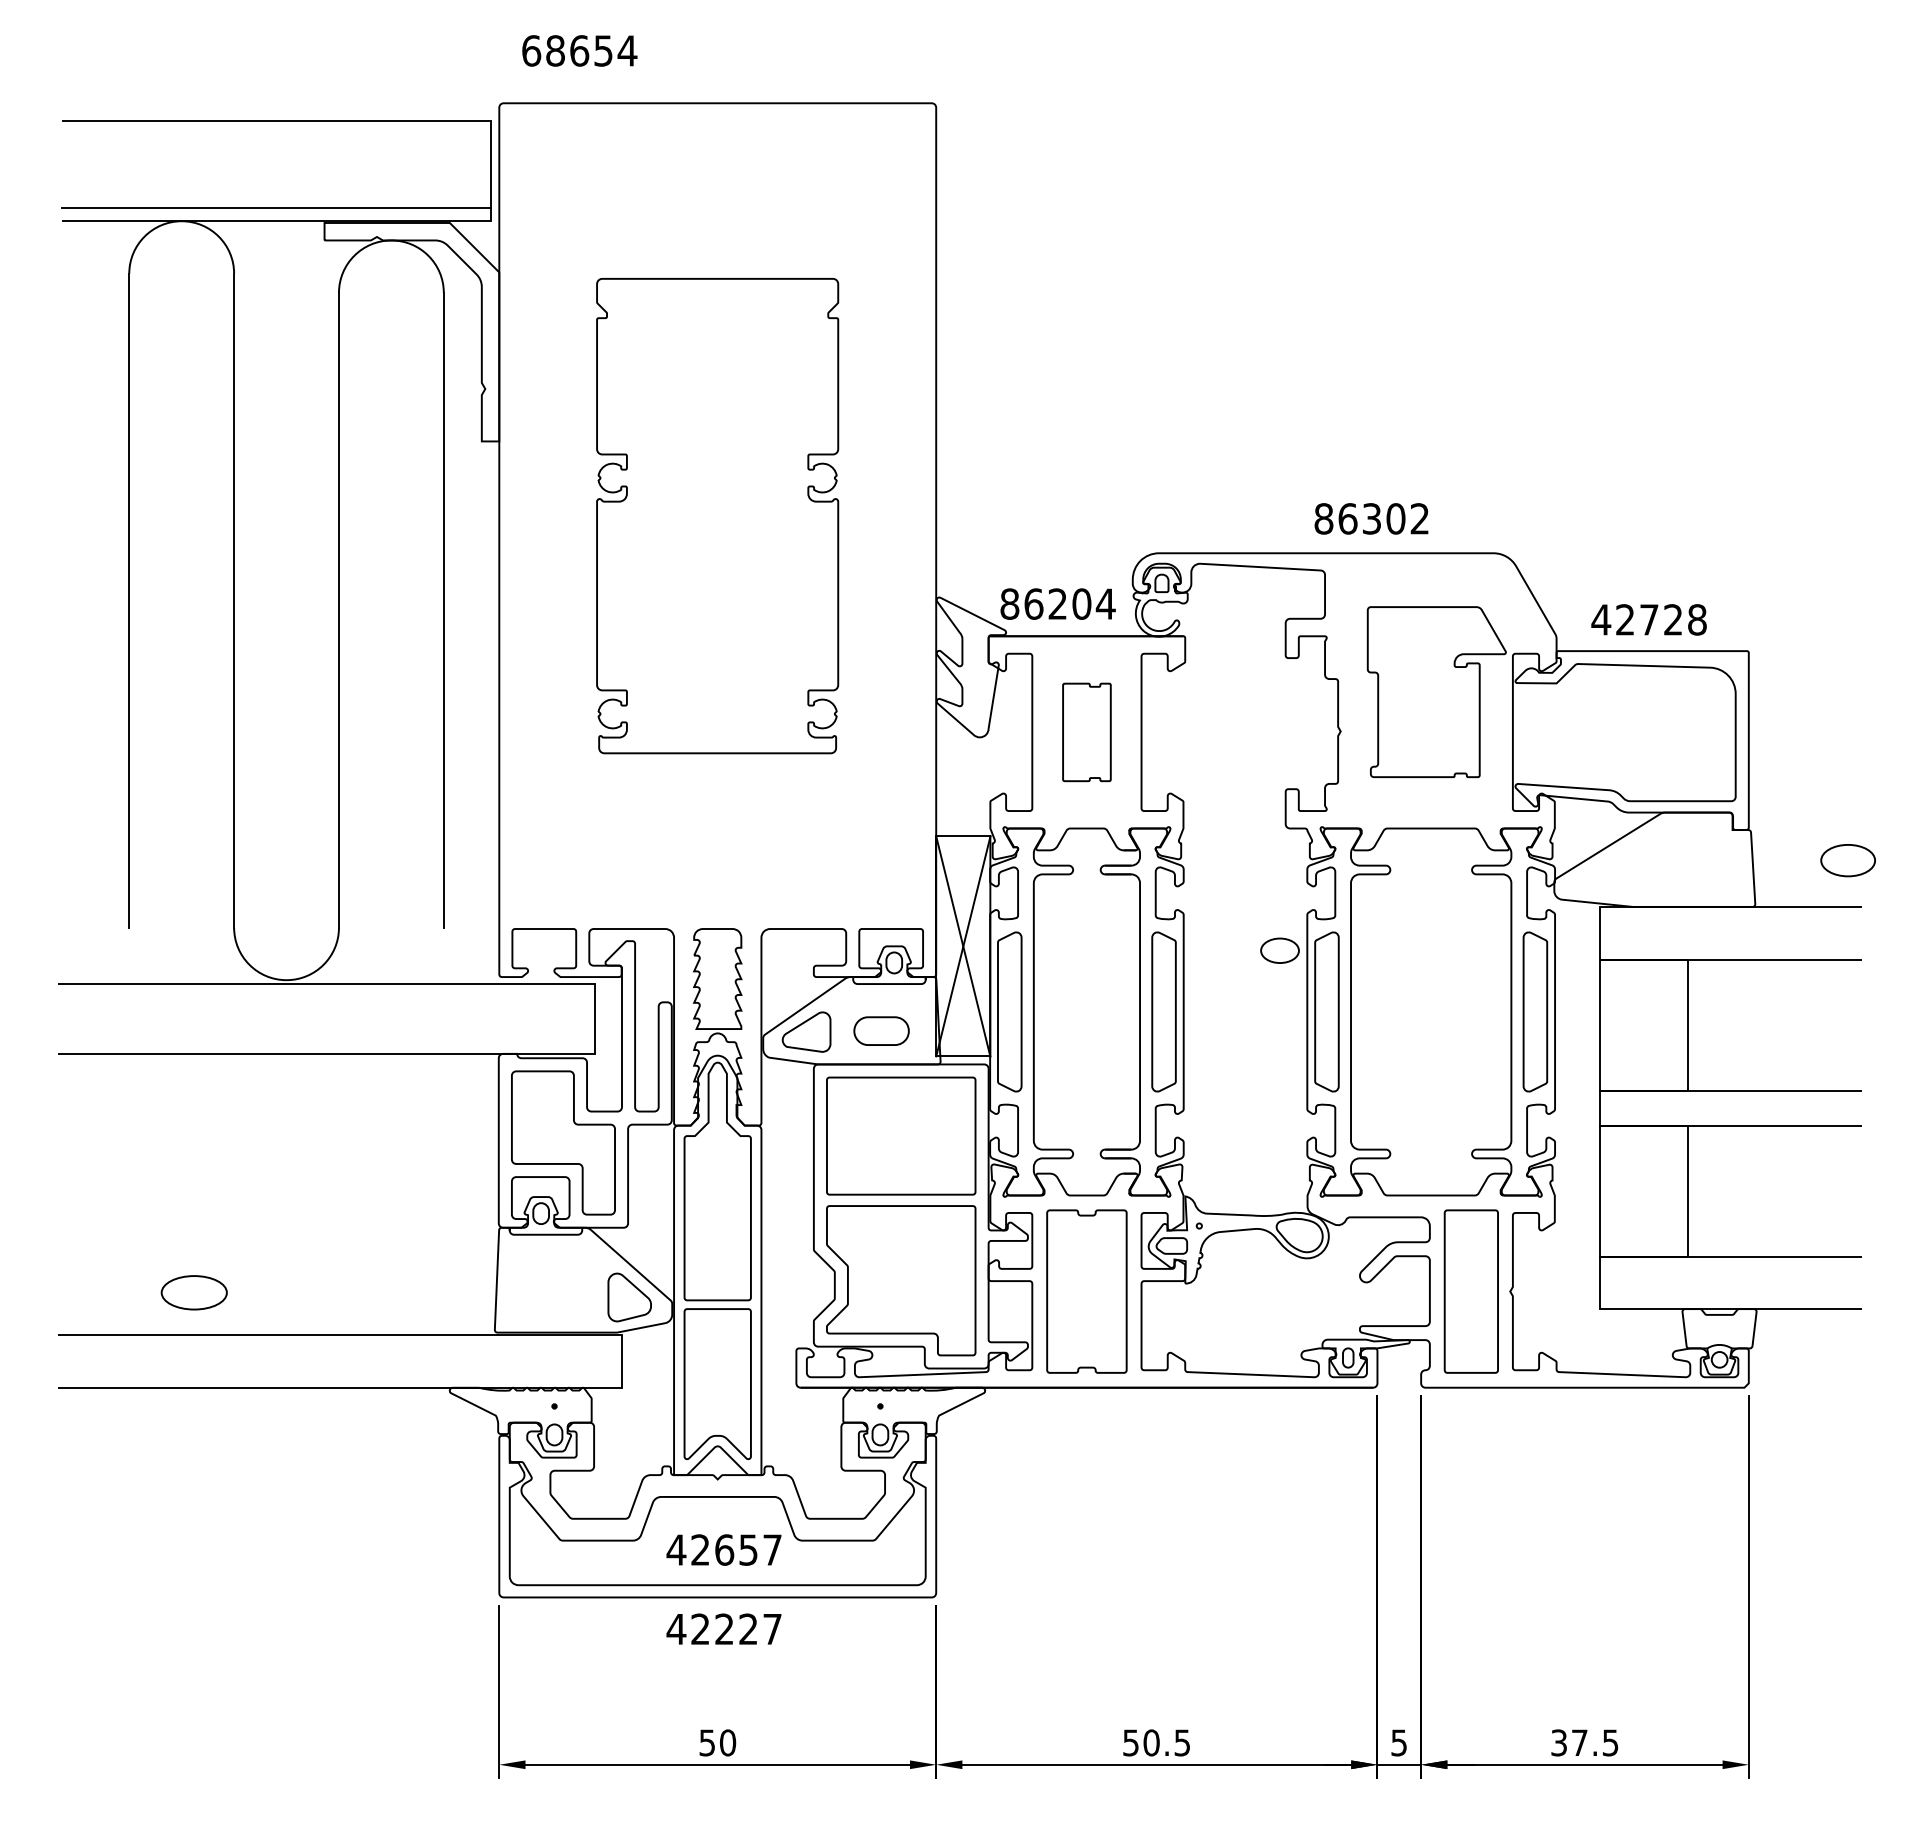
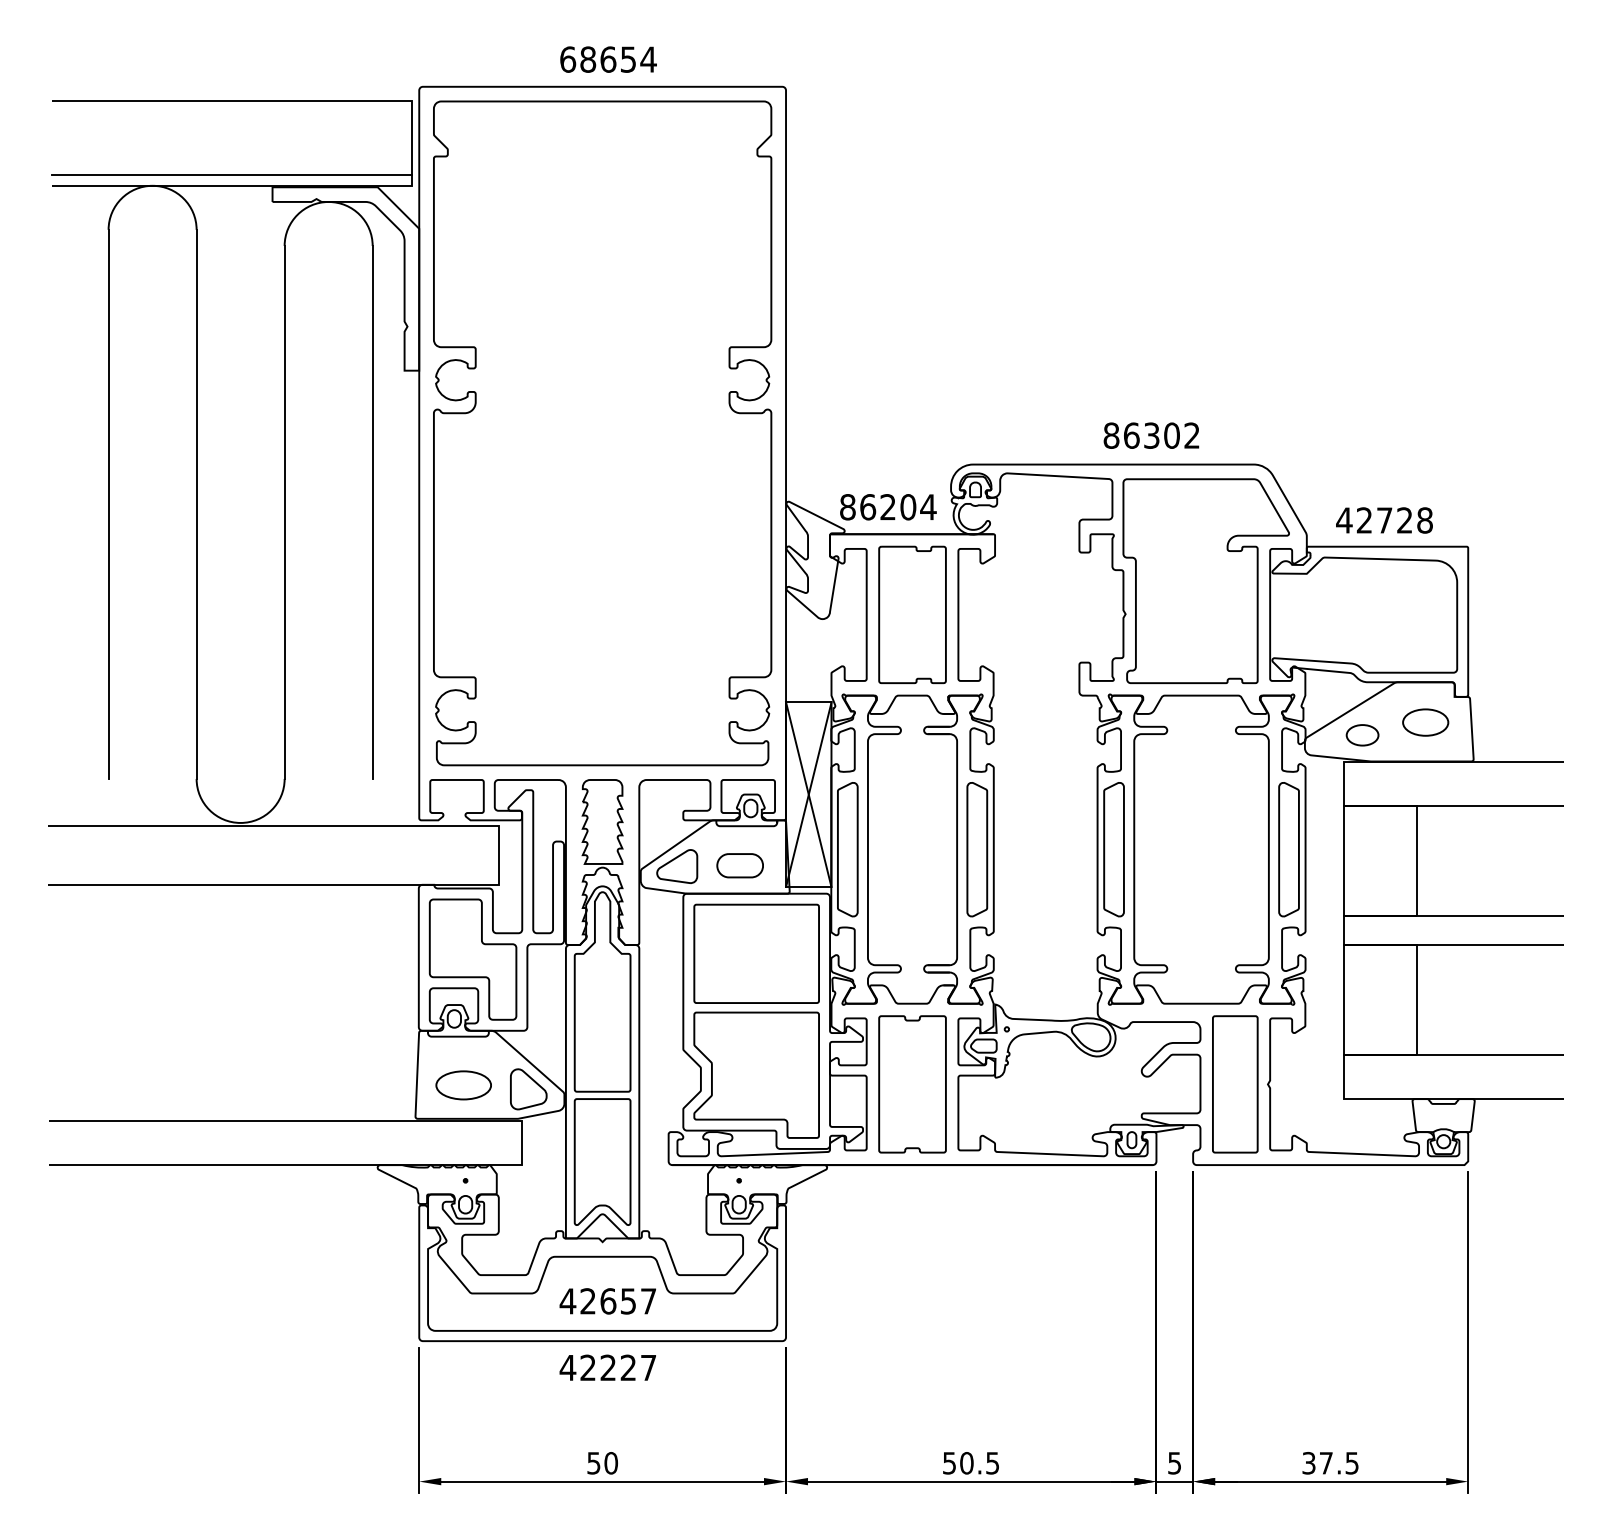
text: (579, 50) -> (608, 59), moved
part: (717, 515) -> (602, 432), size x1.67
part: (1436, 691) -> (1206, 580), size x1.43
part: (1086, 732) -> (912, 615), size x1.67
part: (1847, 860) -> (1425, 722), moved
part: (1279, 950) -> (1362, 735), moved
part: (193, 1292) -> (463, 1085), moved

